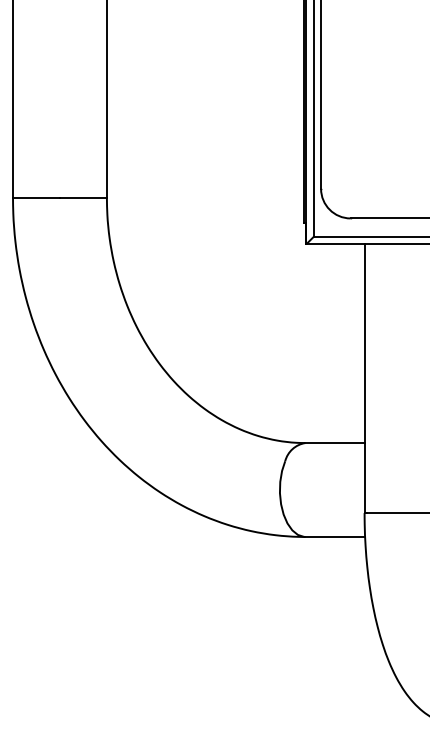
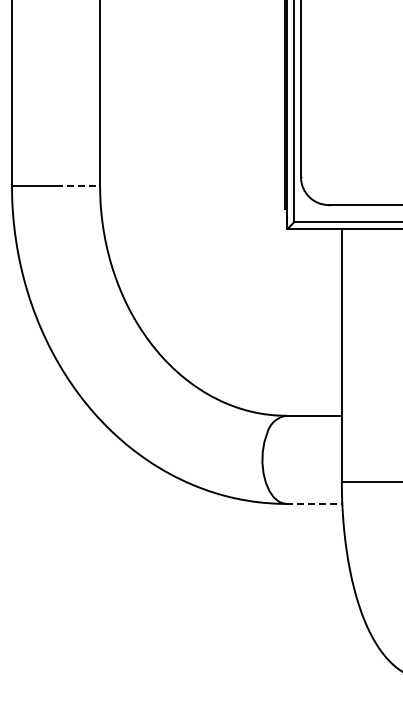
line: (83, 197) -> (78, 185), solid -> dashed
line: (335, 536) -> (314, 503), solid -> dashed

